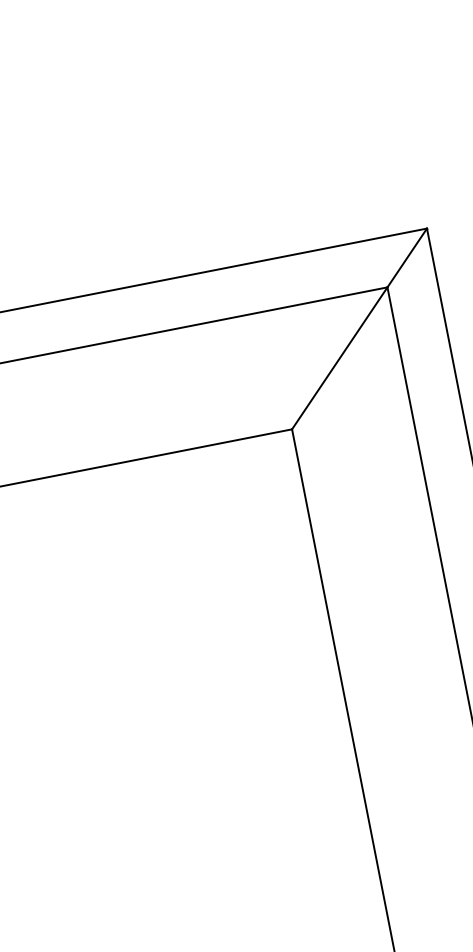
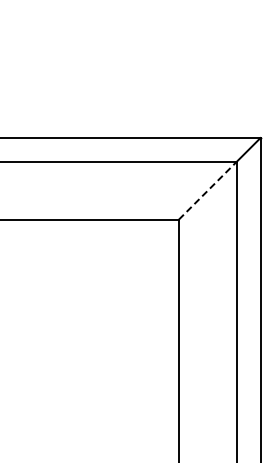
line: (339, 357) -> (207, 190), solid -> dashed

